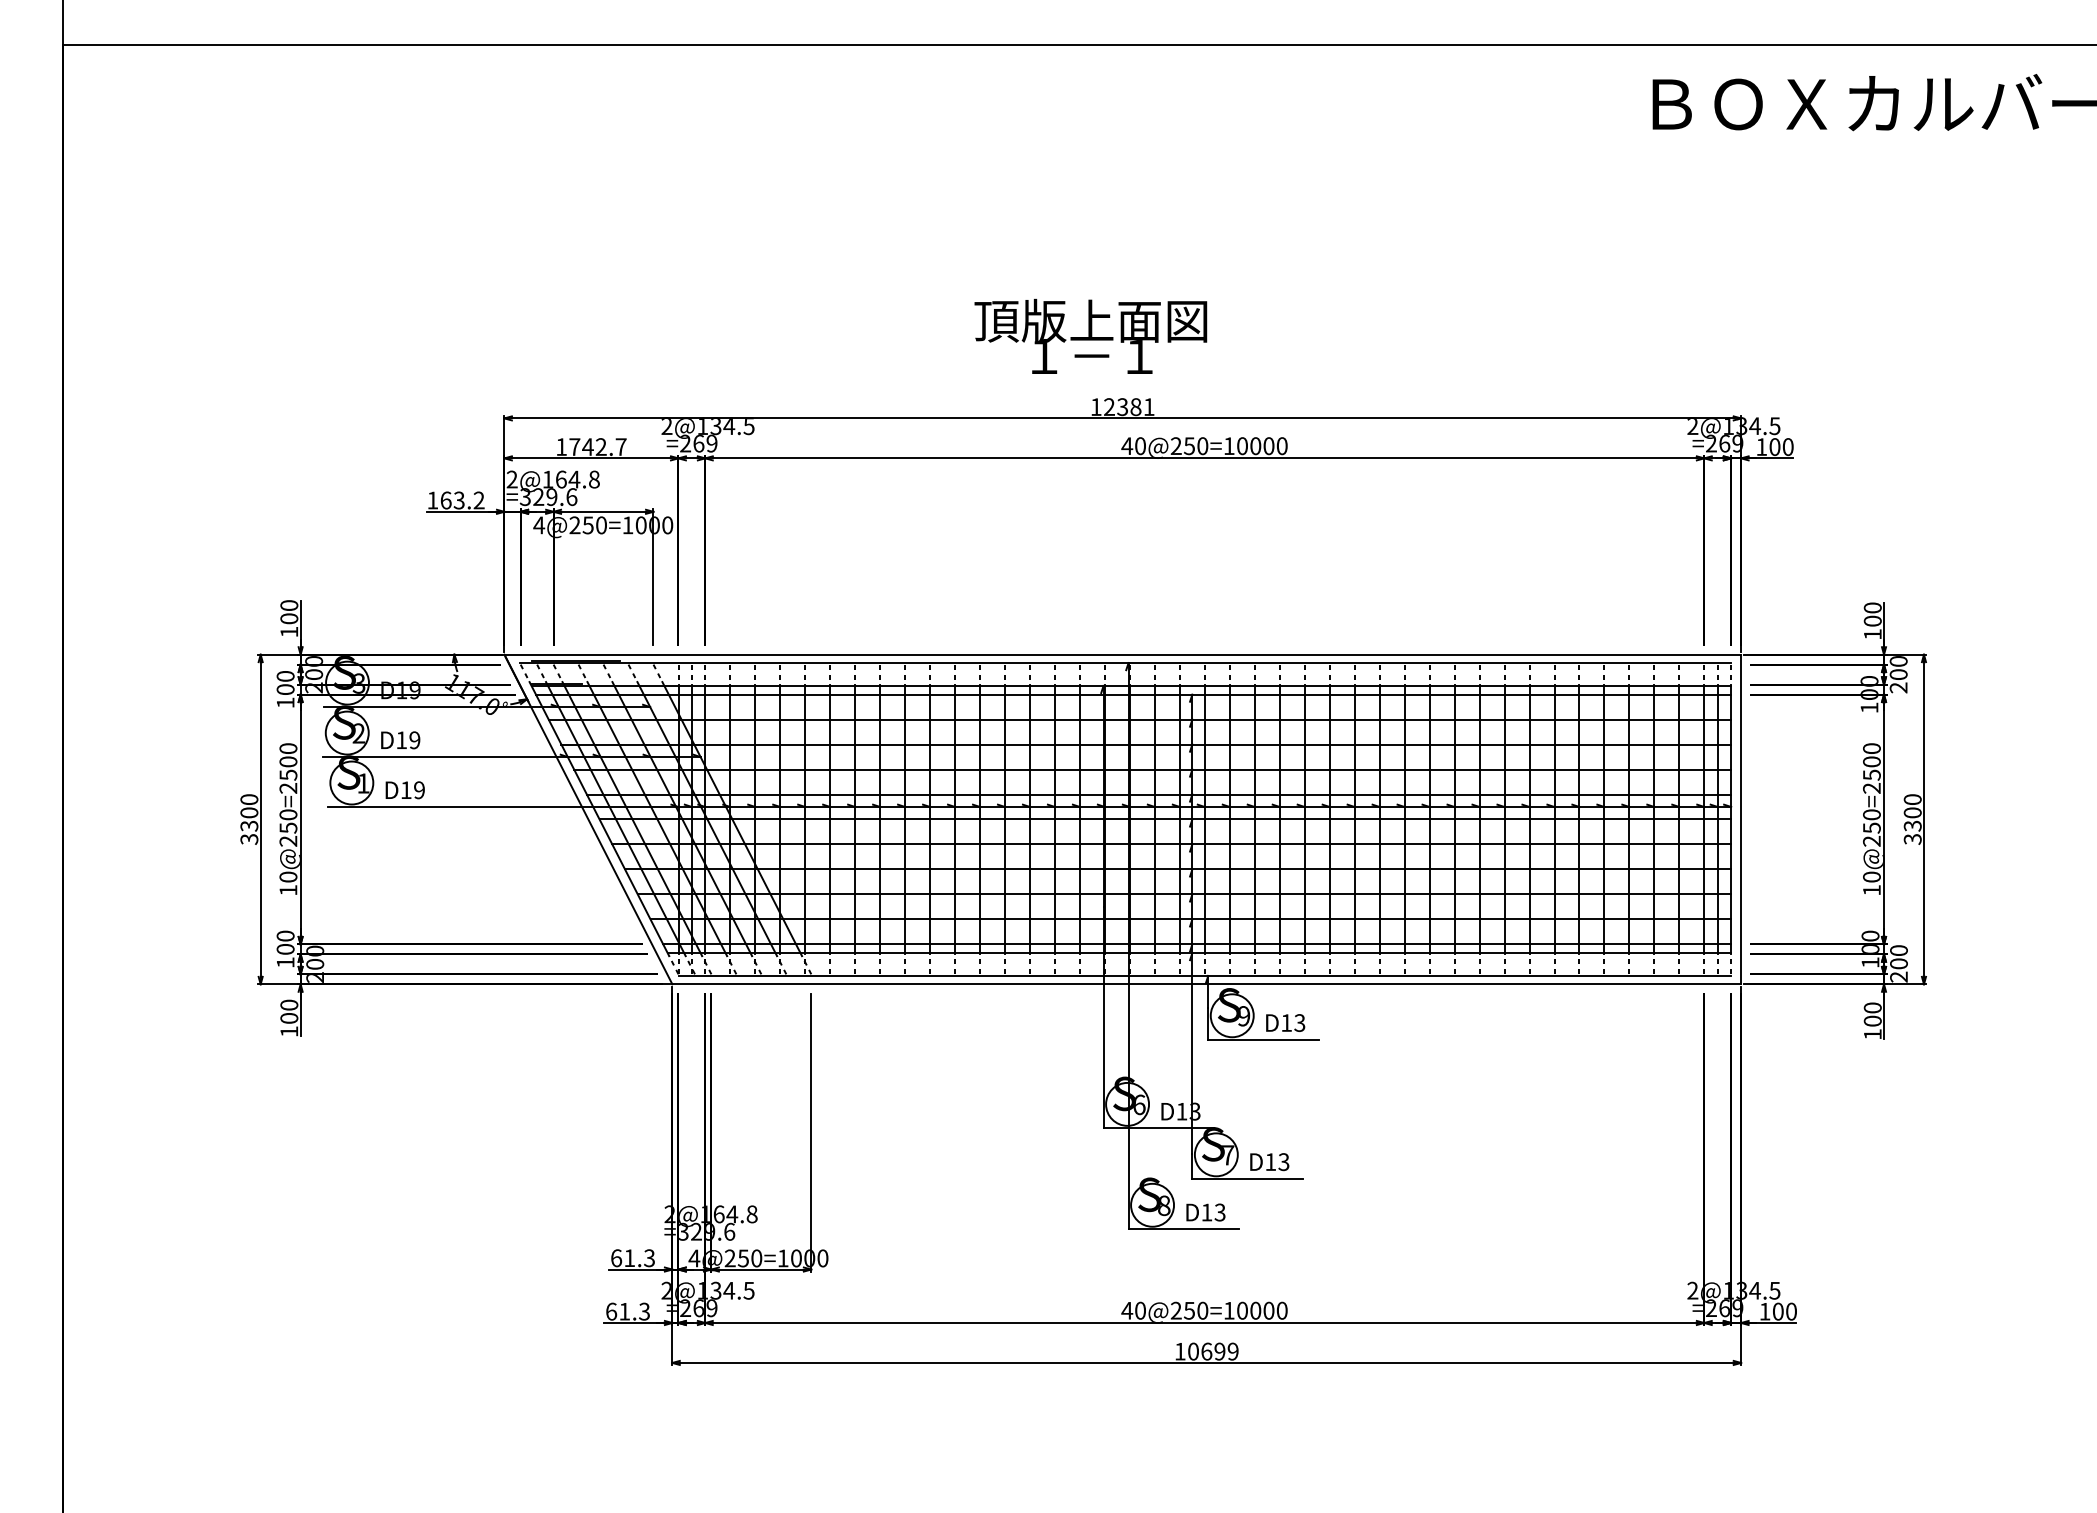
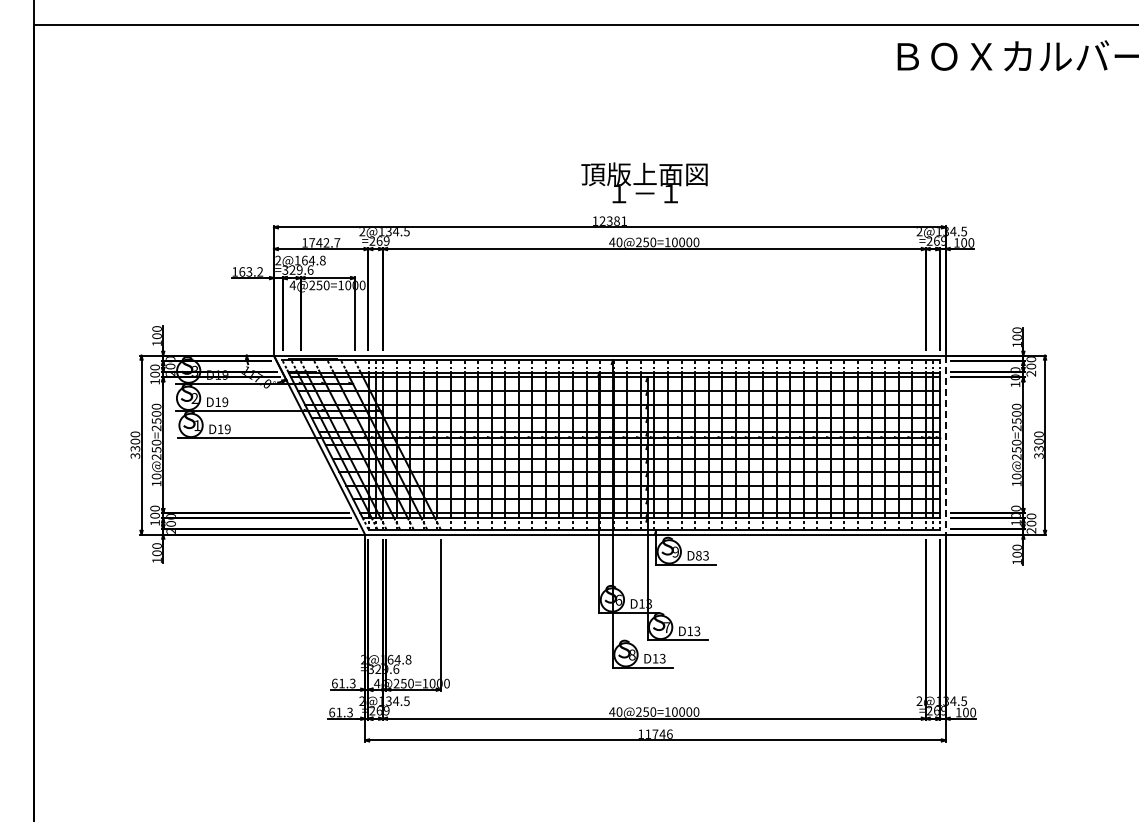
text: (1090, 335) -> (644, 182), moved
line: (1740, 820) -> (945, 445), solid -> dashed
text: (1285, 1022) -> (698, 555), D13 -> D83
text: (1212, 1350) -> (658, 733), 10699 -> 11746

